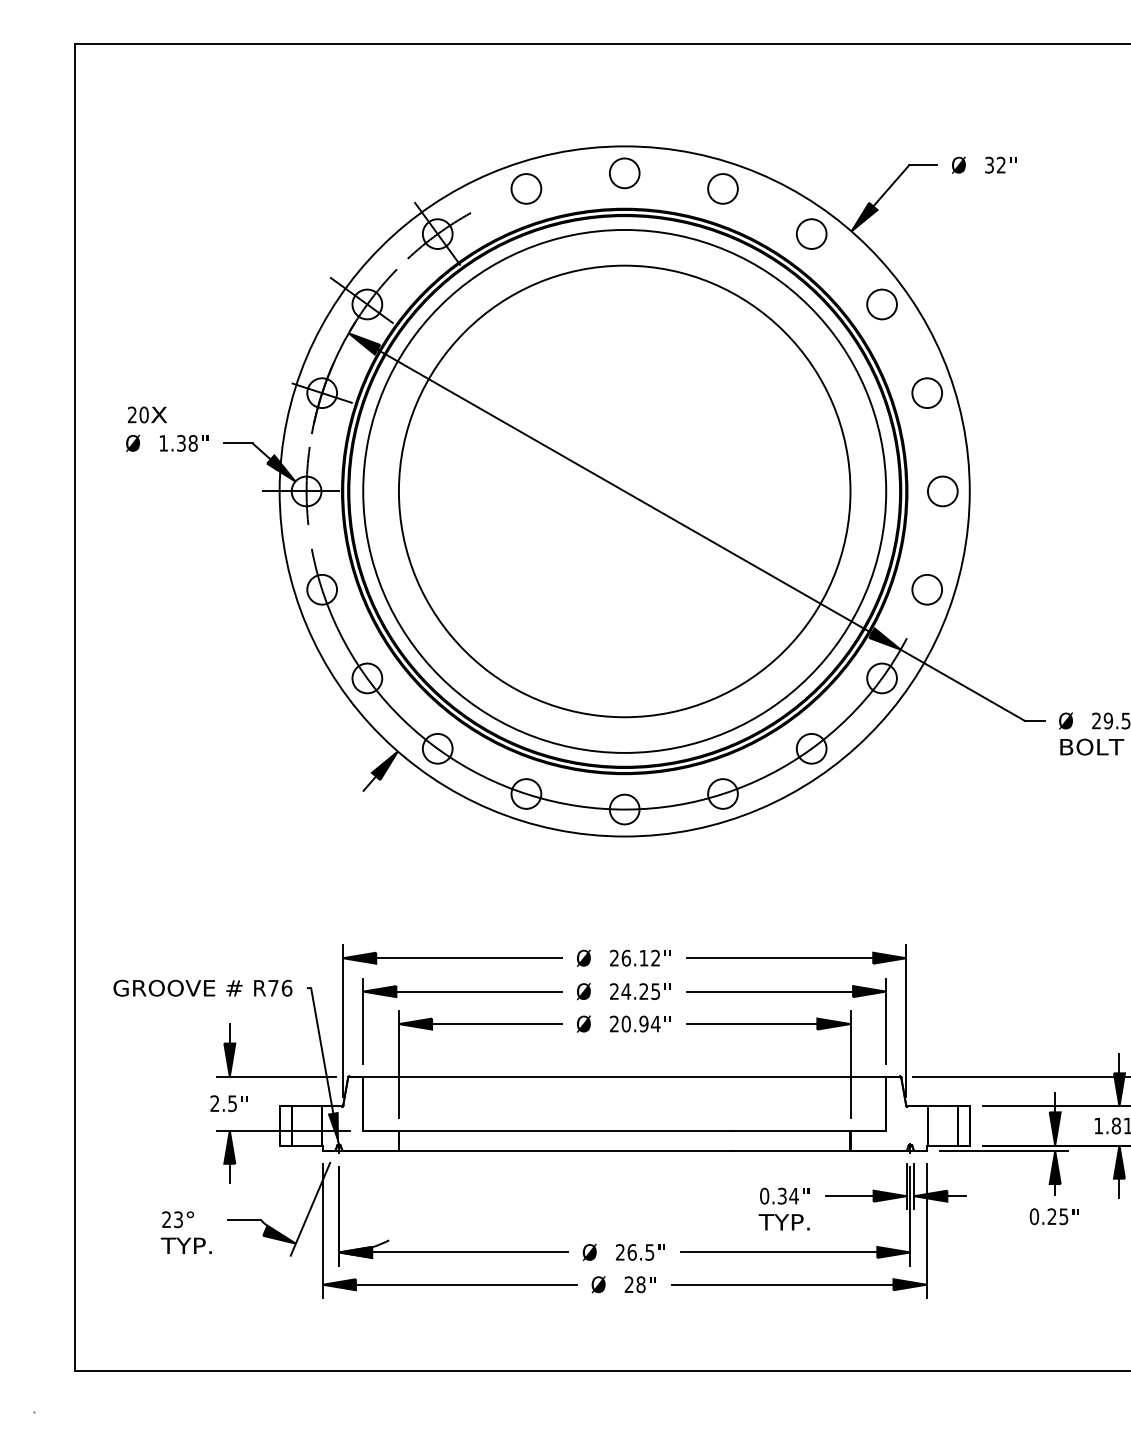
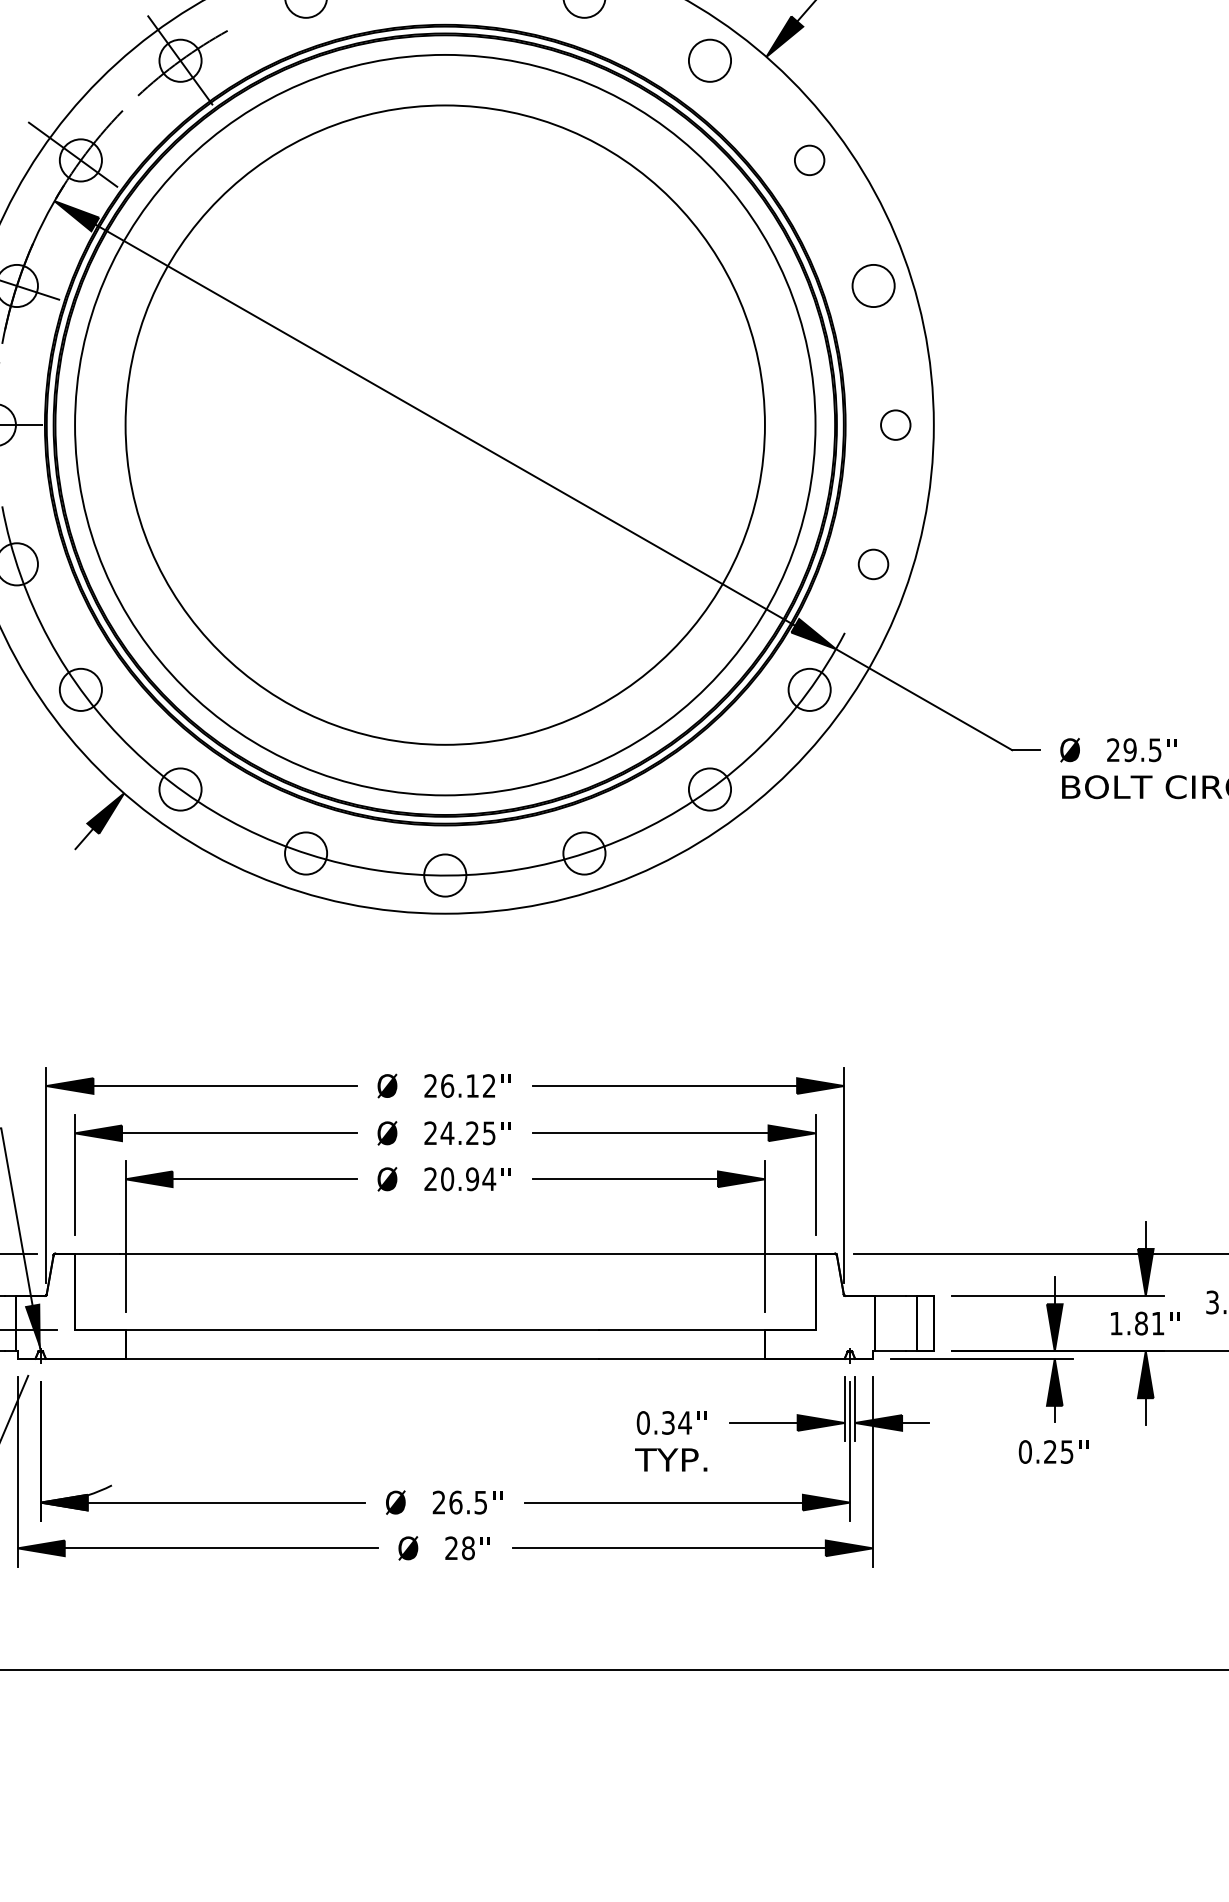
circle: (881, 304) -> (808, 160), size x0.7
circle: (942, 491) -> (895, 425), size x0.7
circle: (926, 589) -> (872, 563), size x0.7

